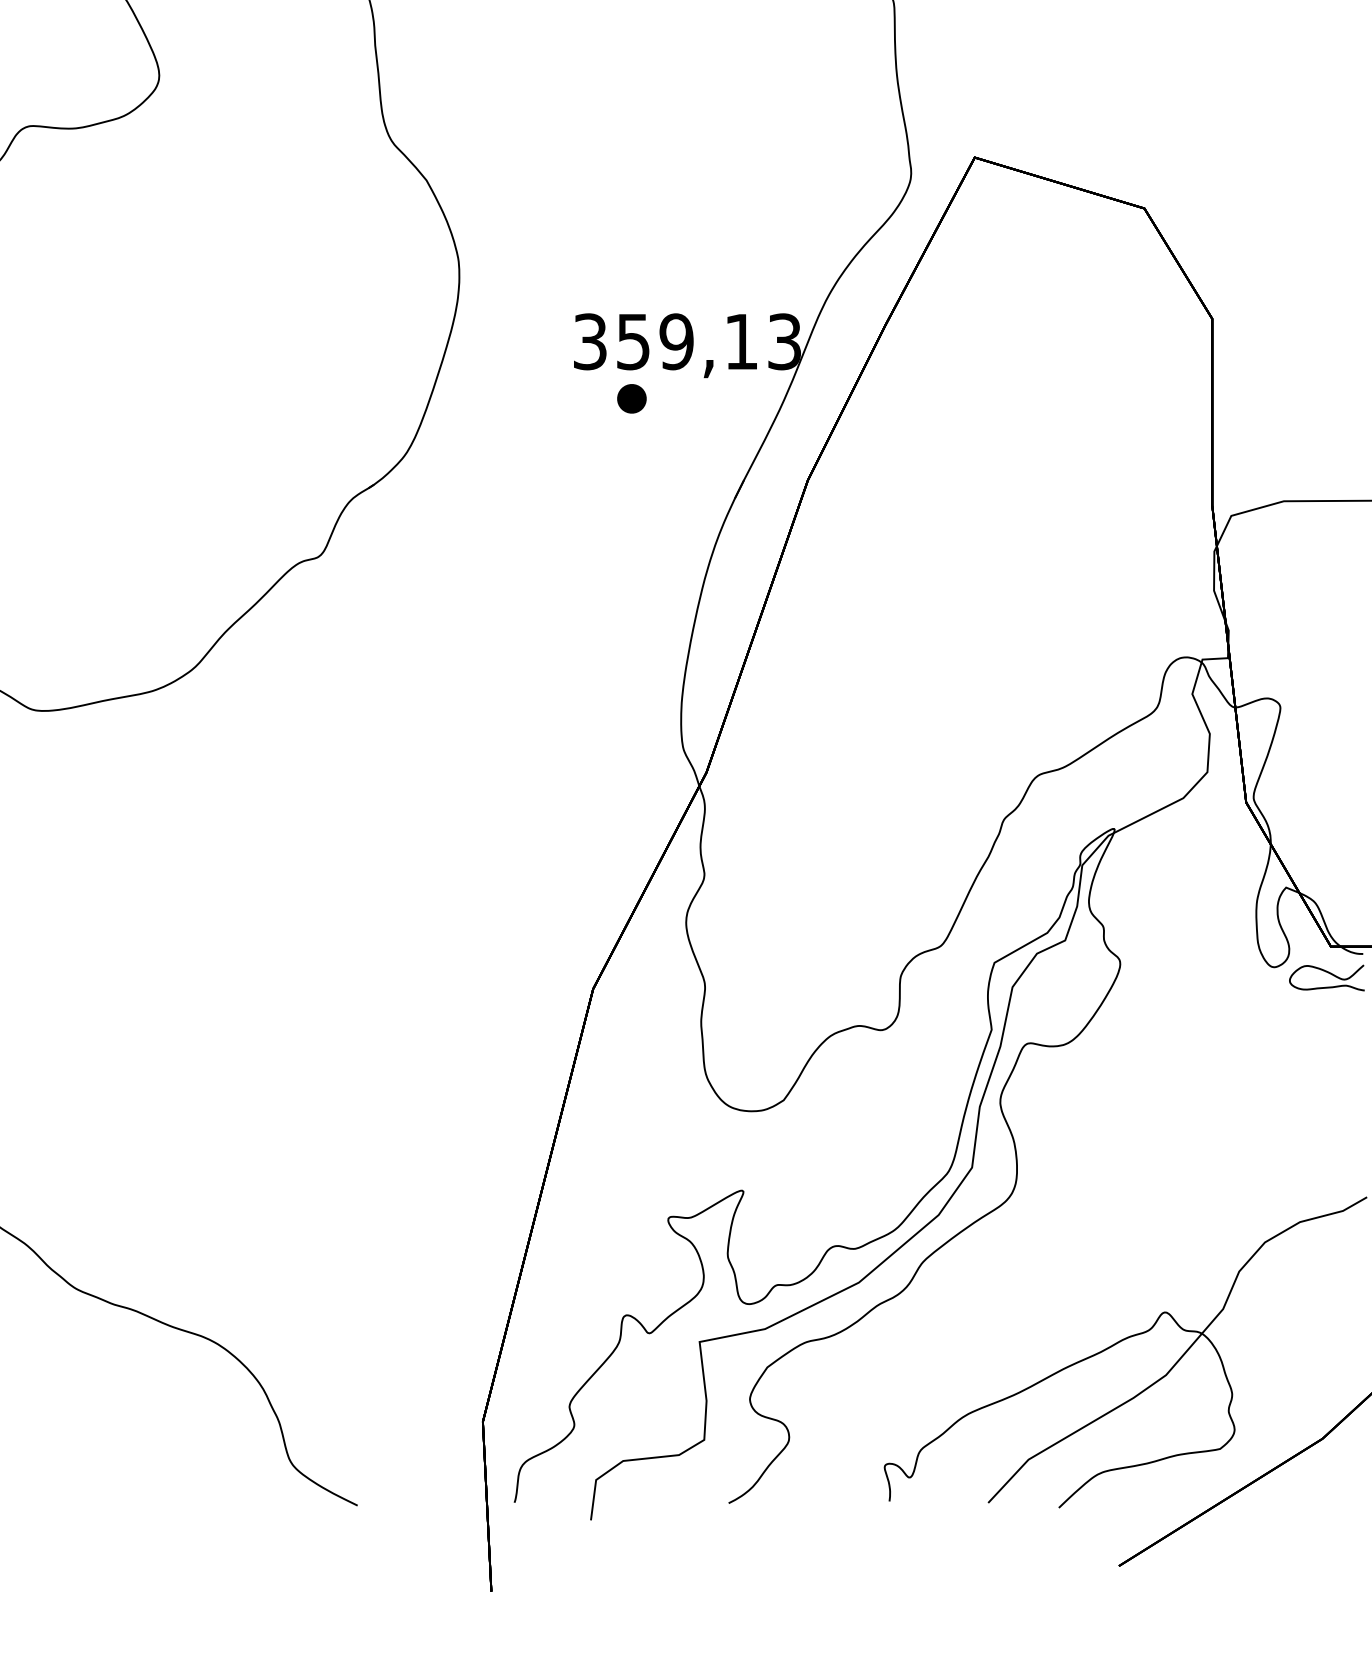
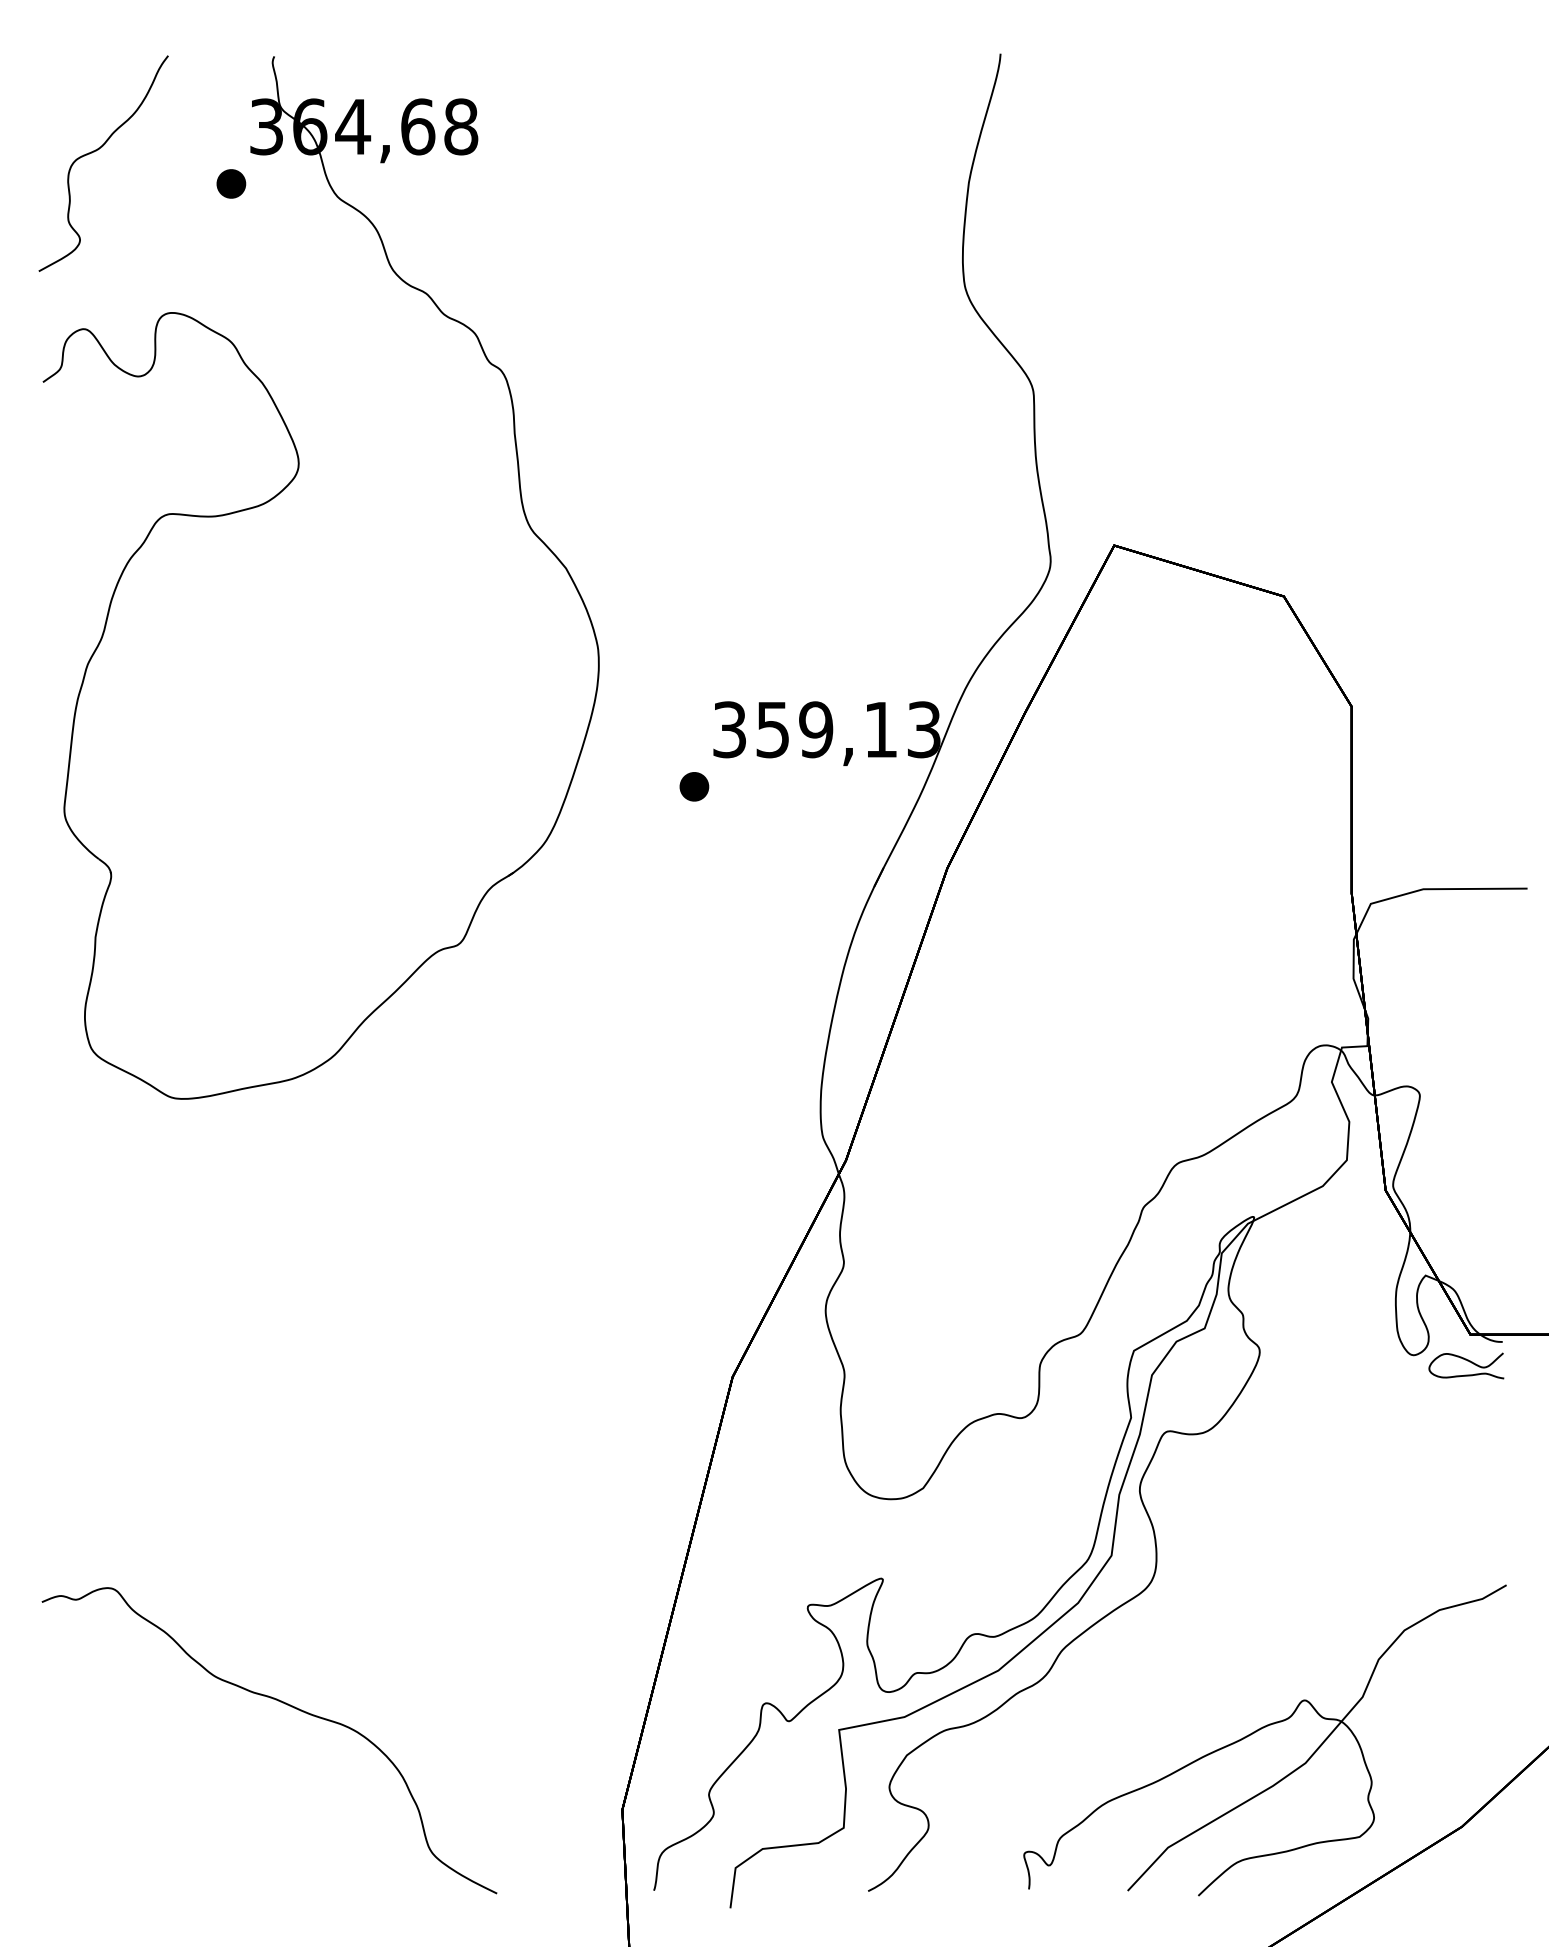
part: (632, 398) -> (694, 786), moved

